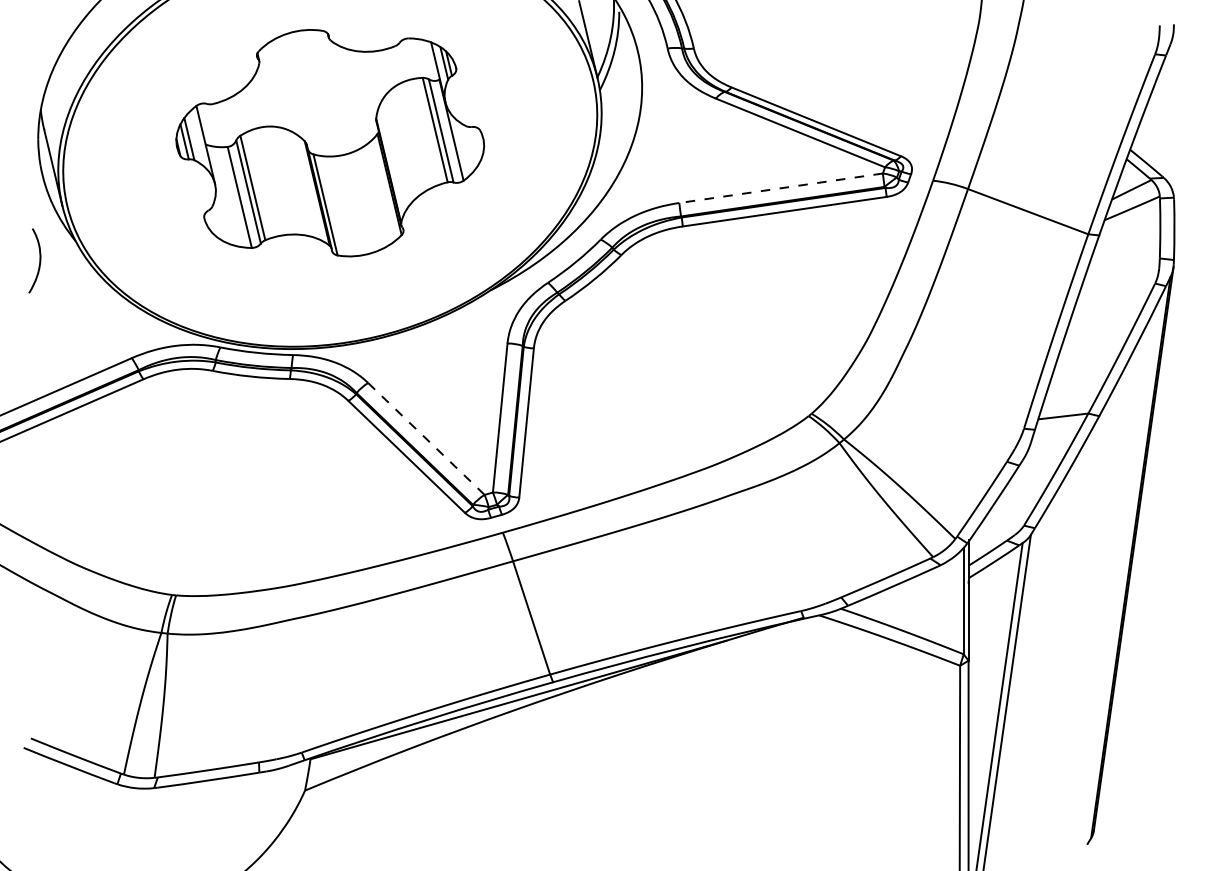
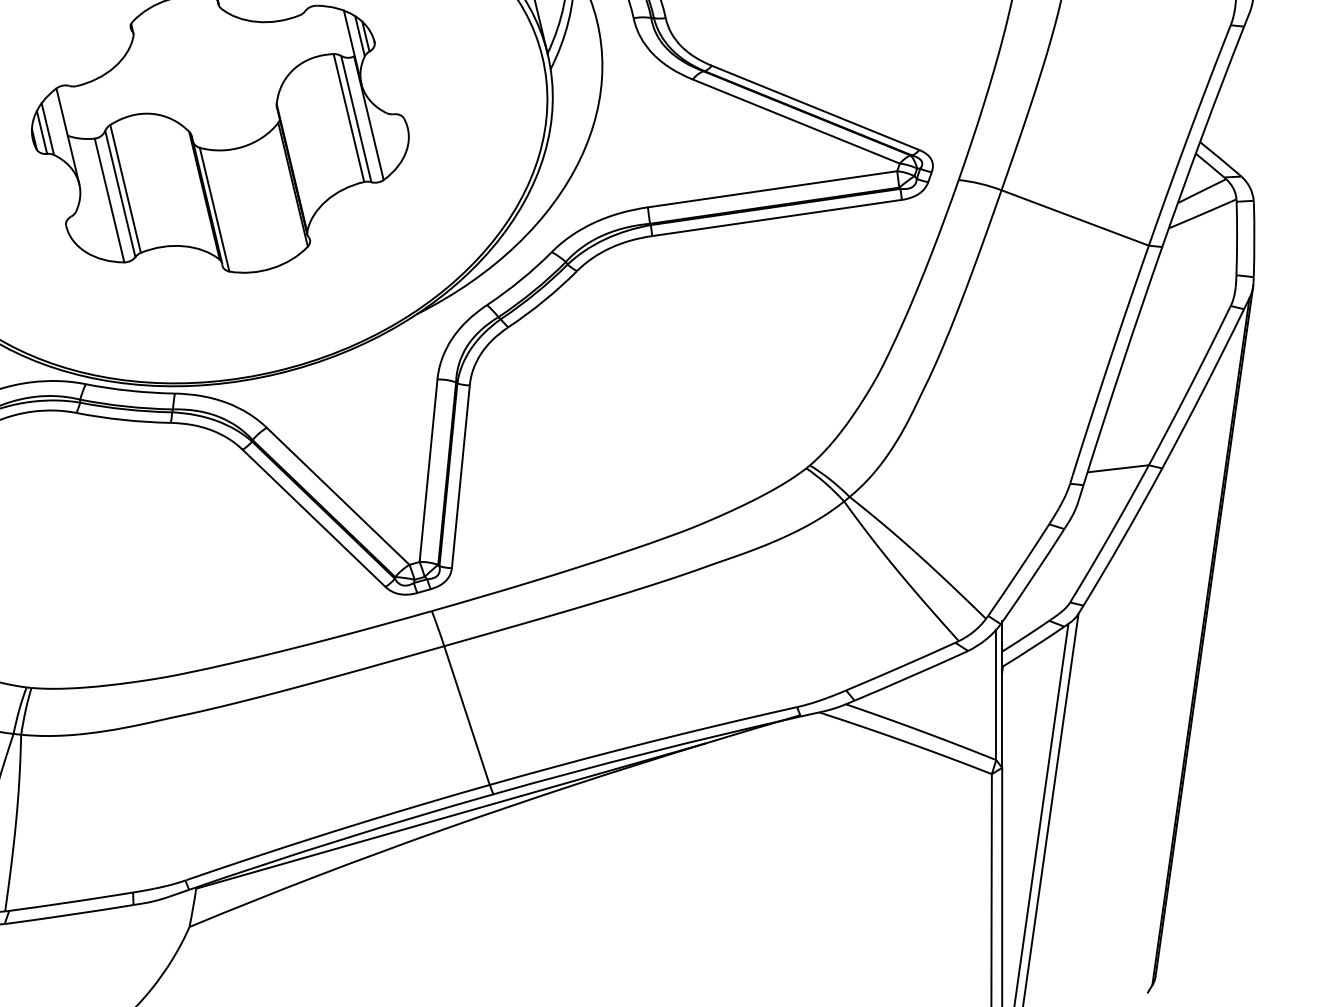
line: (781, 188) -> (773, 189), dashed -> solid
line: (426, 438) -> (338, 495), dashed -> solid

